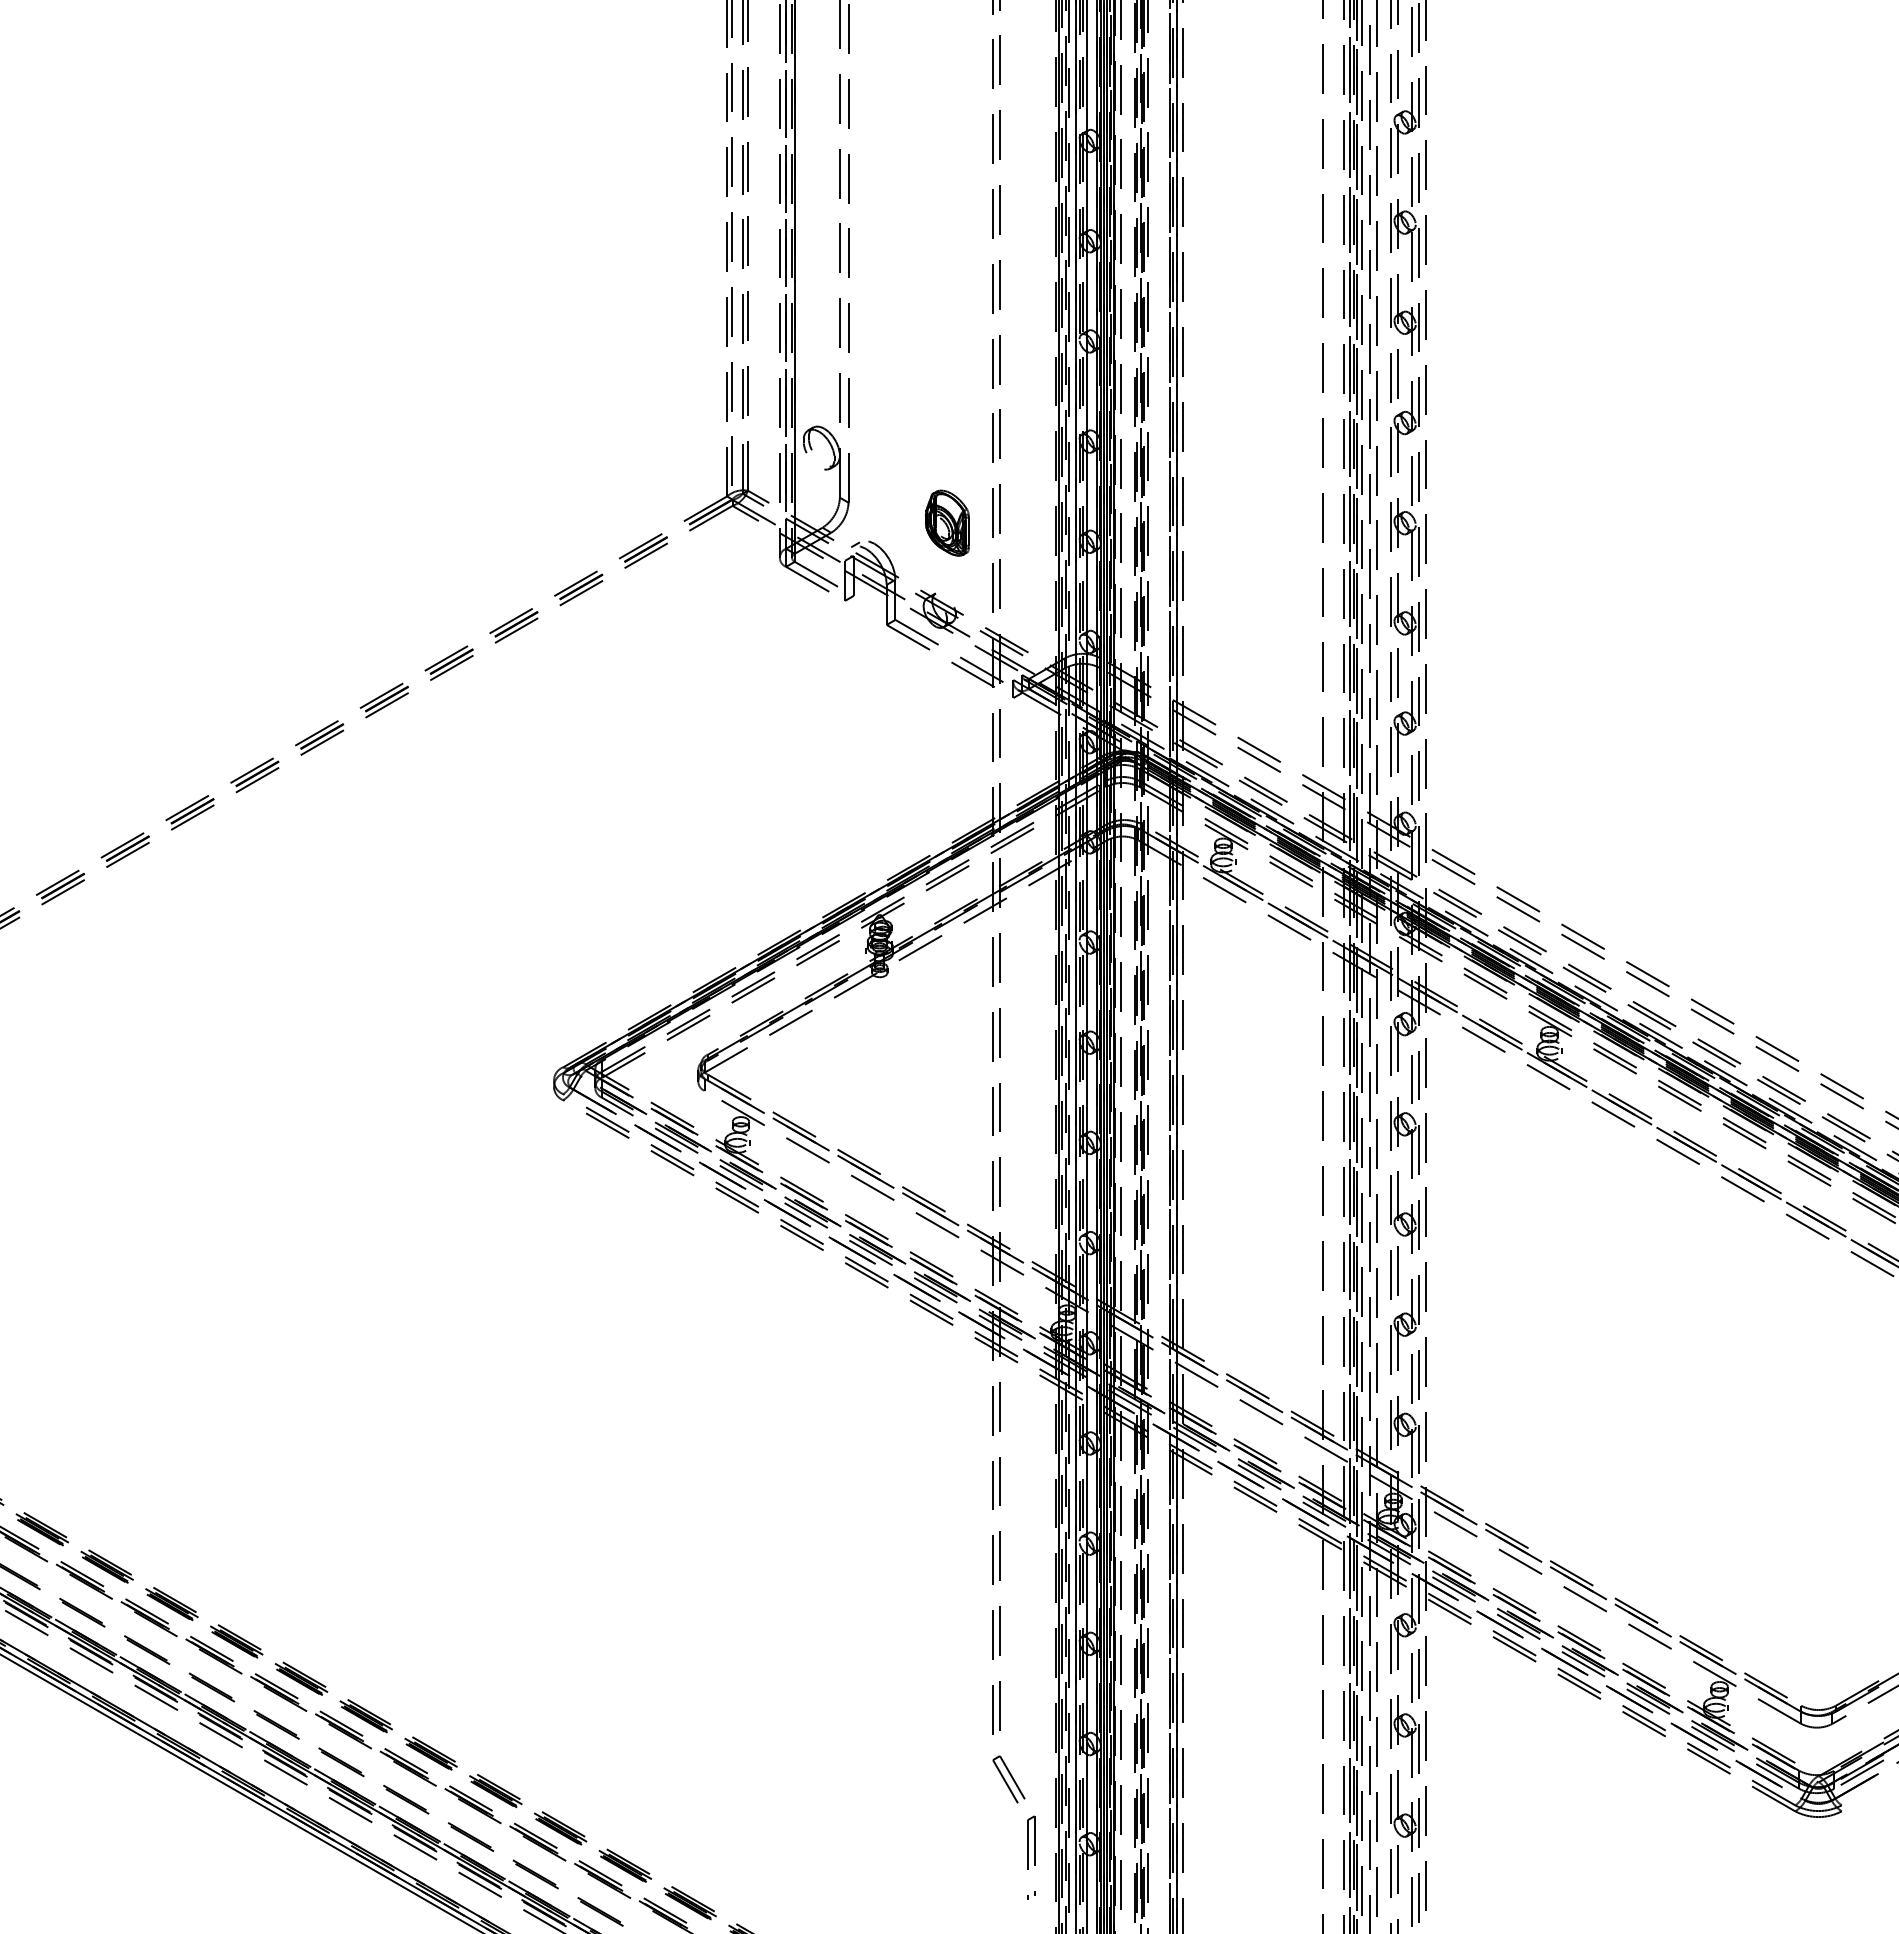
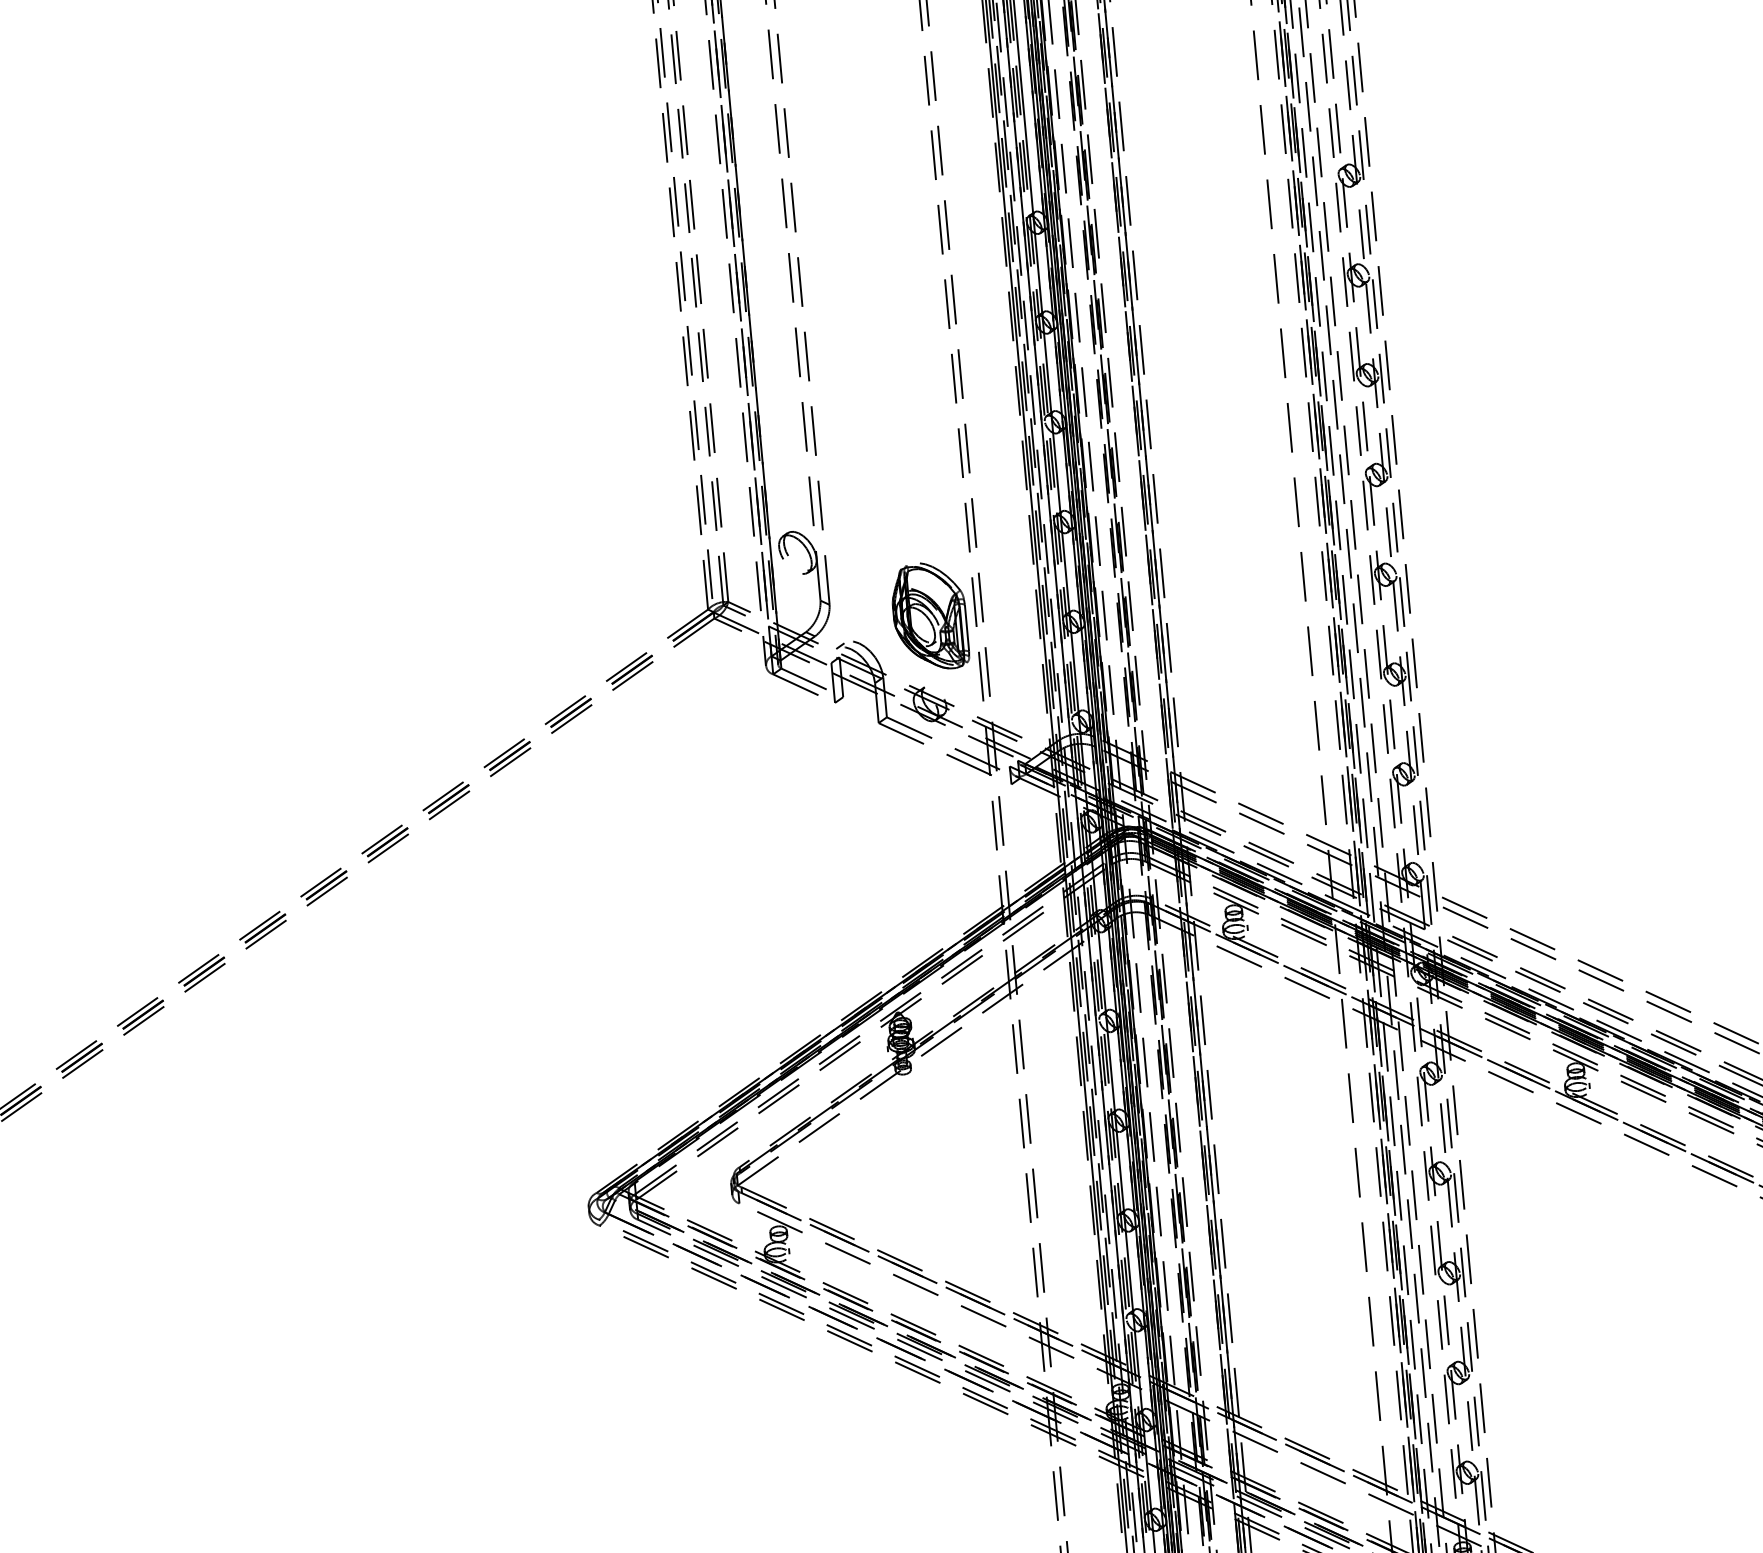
part: (947, 522) -> (929, 615), size x1.67

